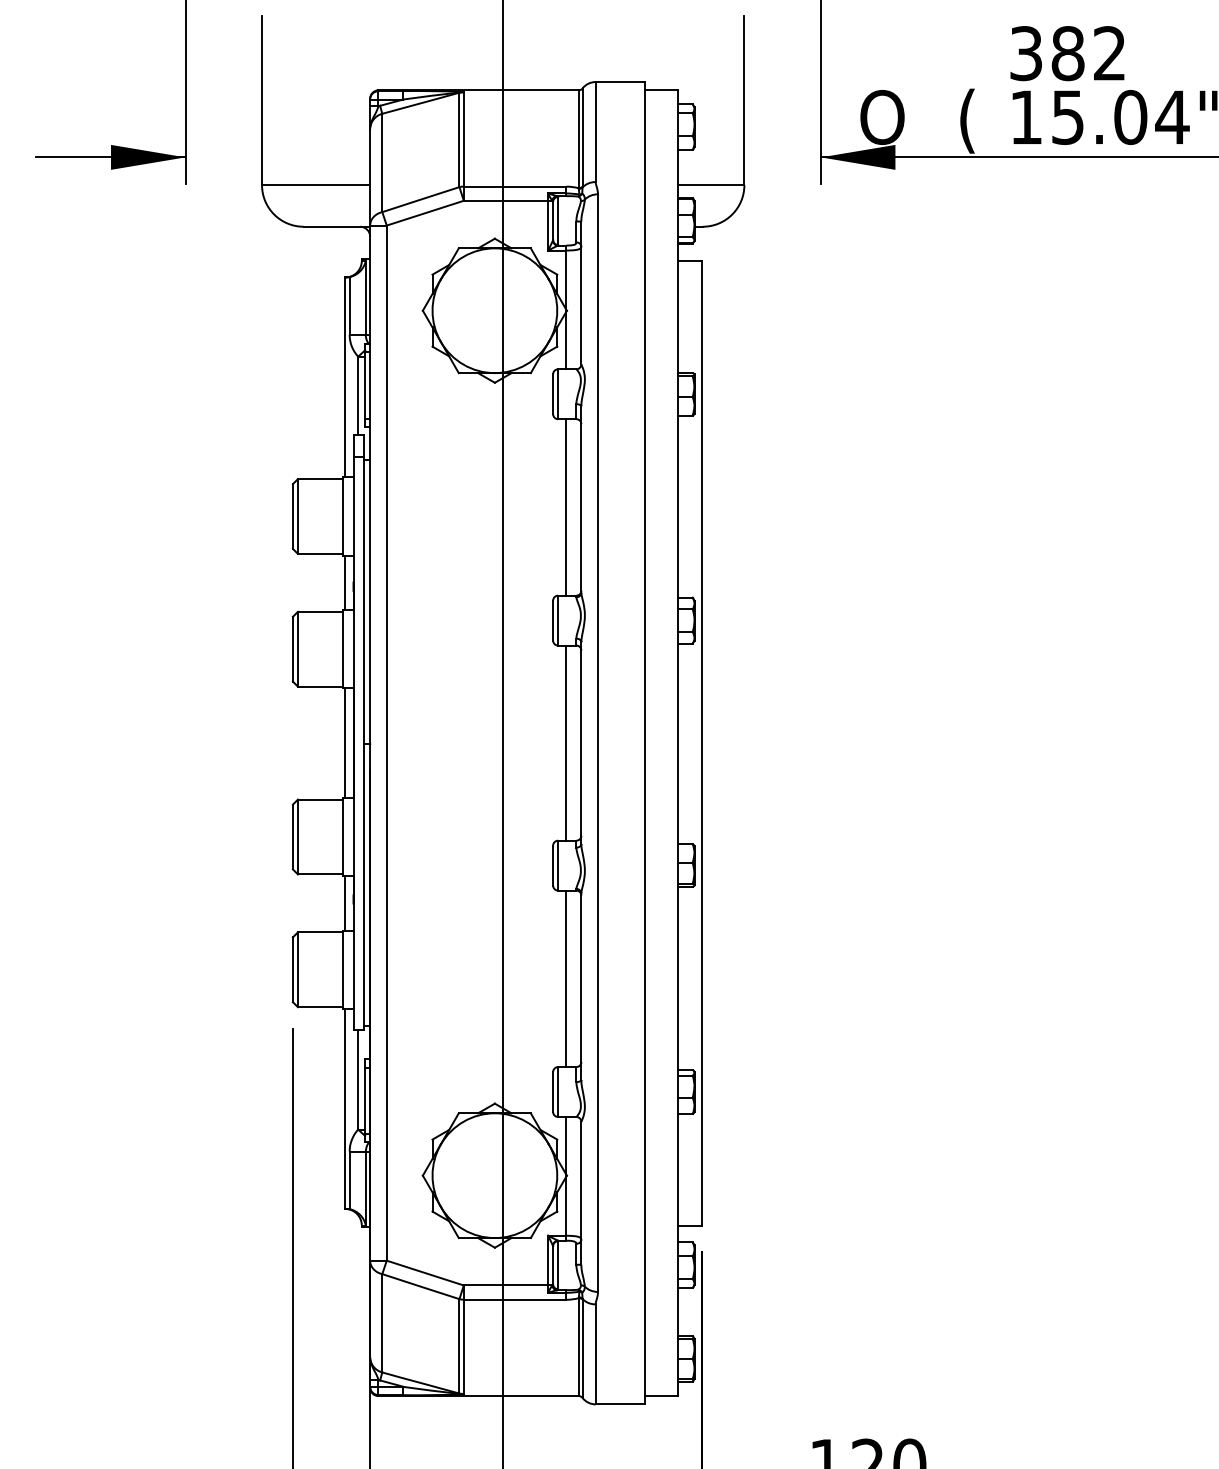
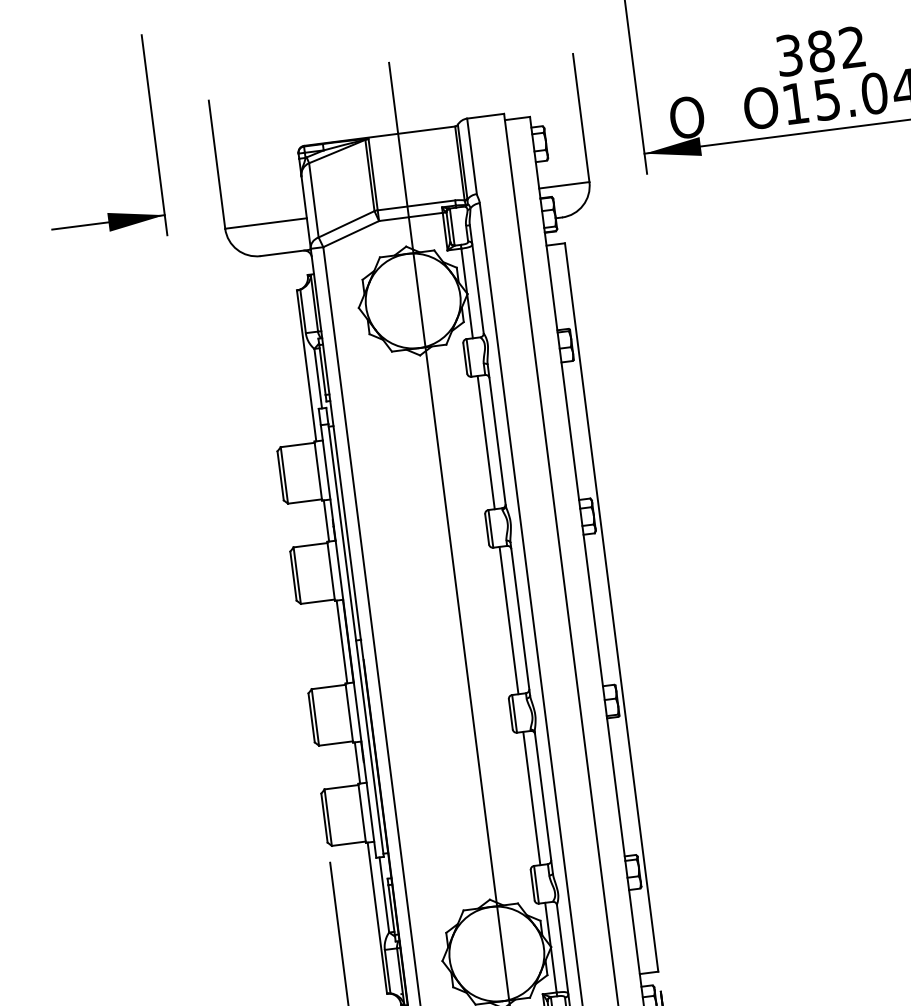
text: (980, 120) -> (761, 110), ( -> O

